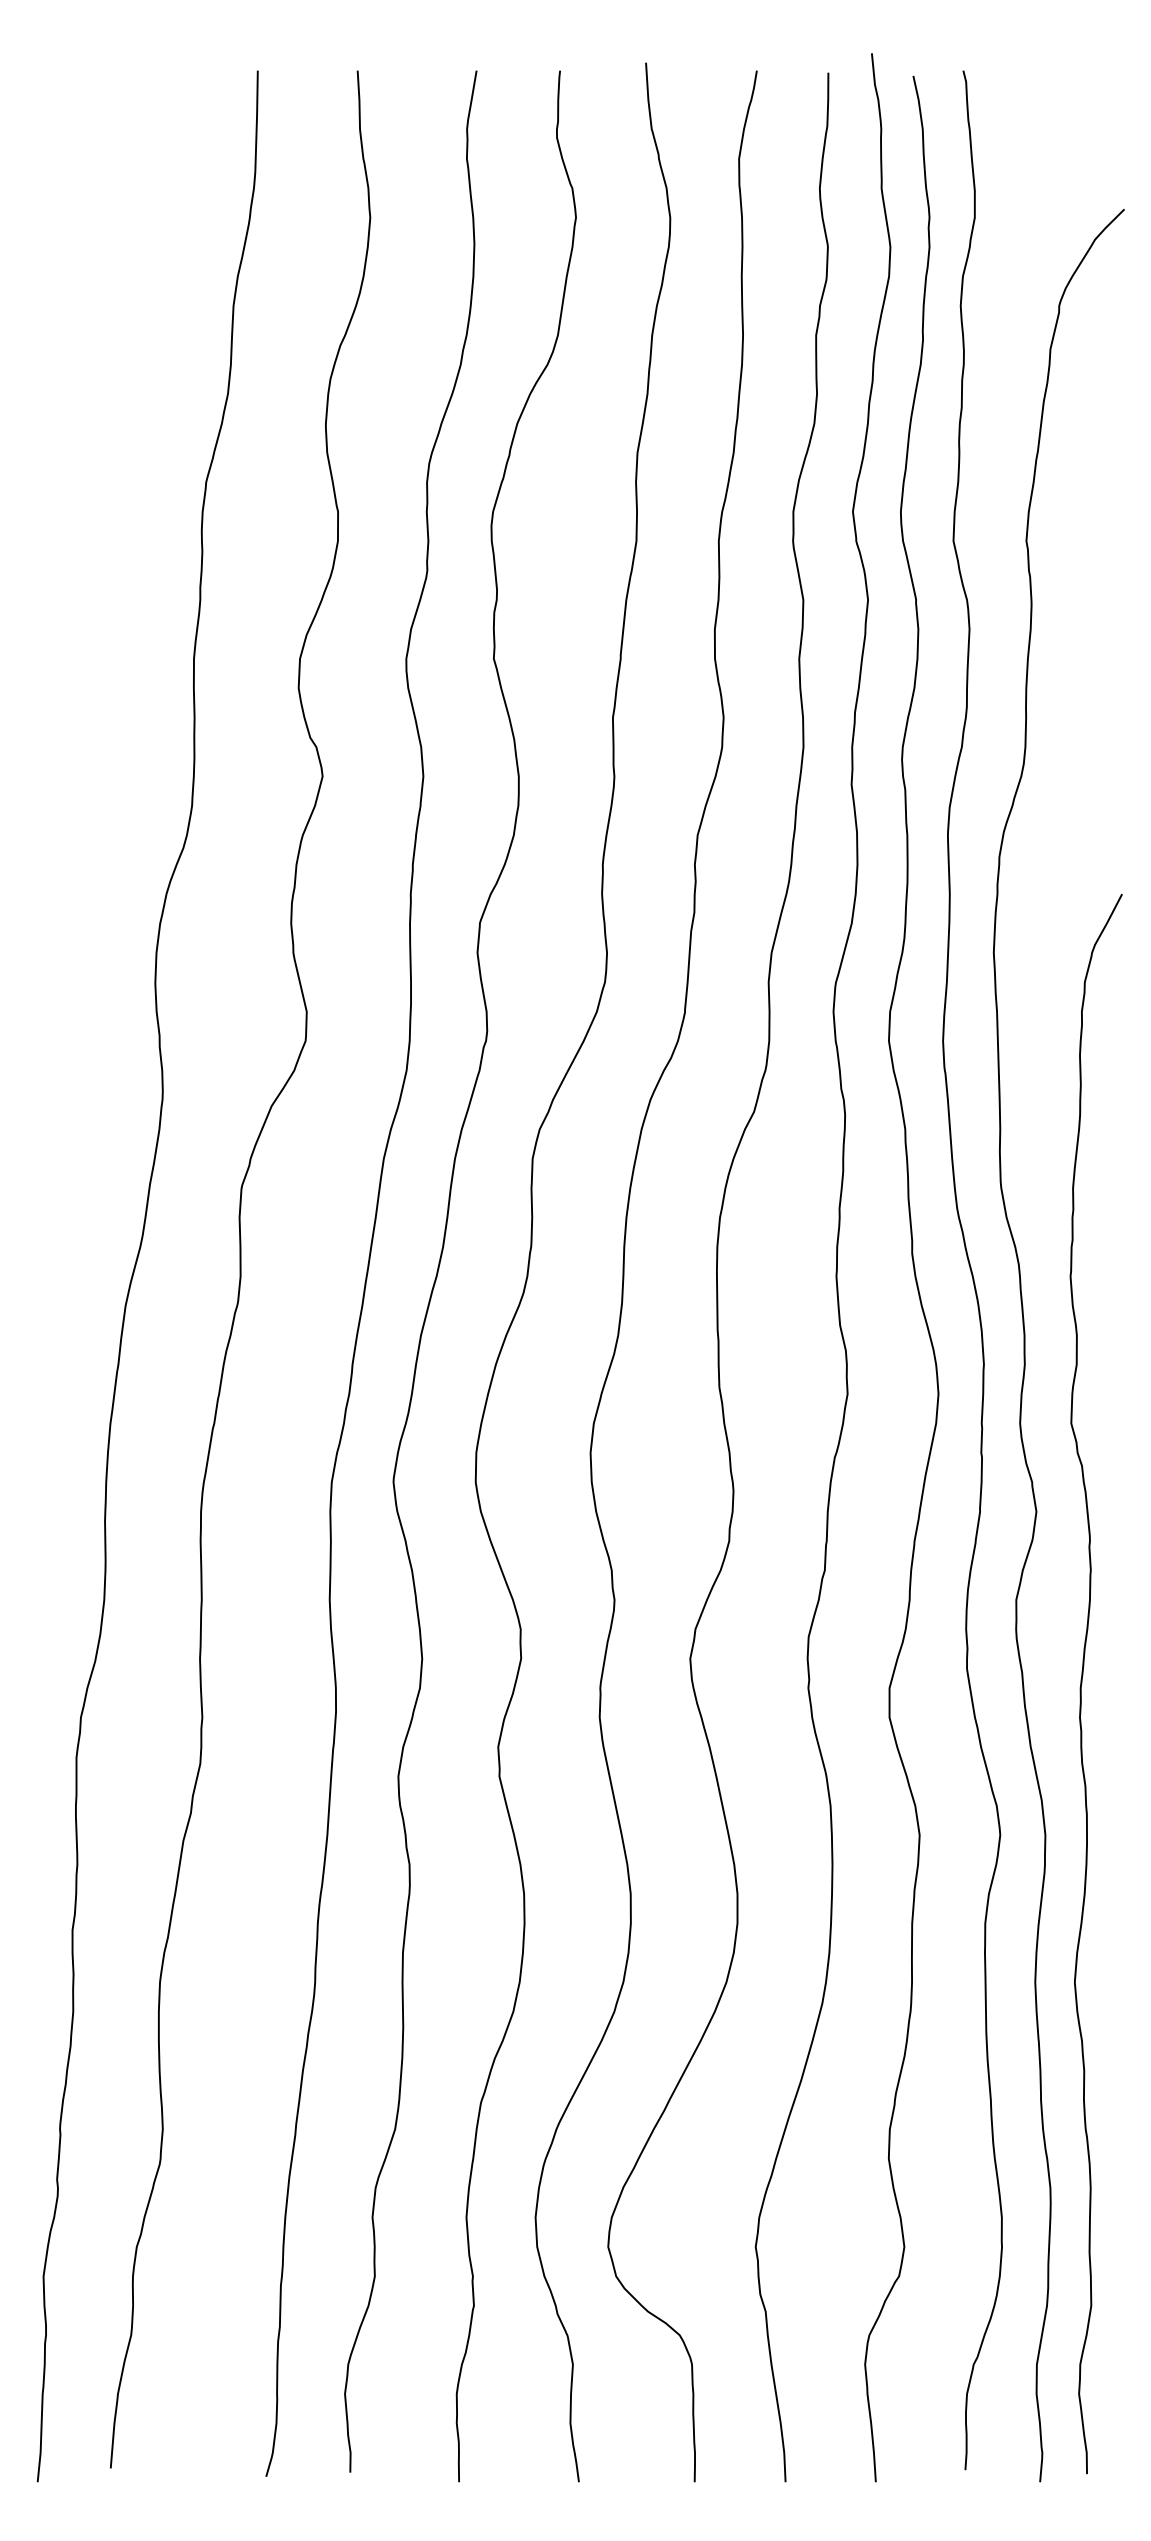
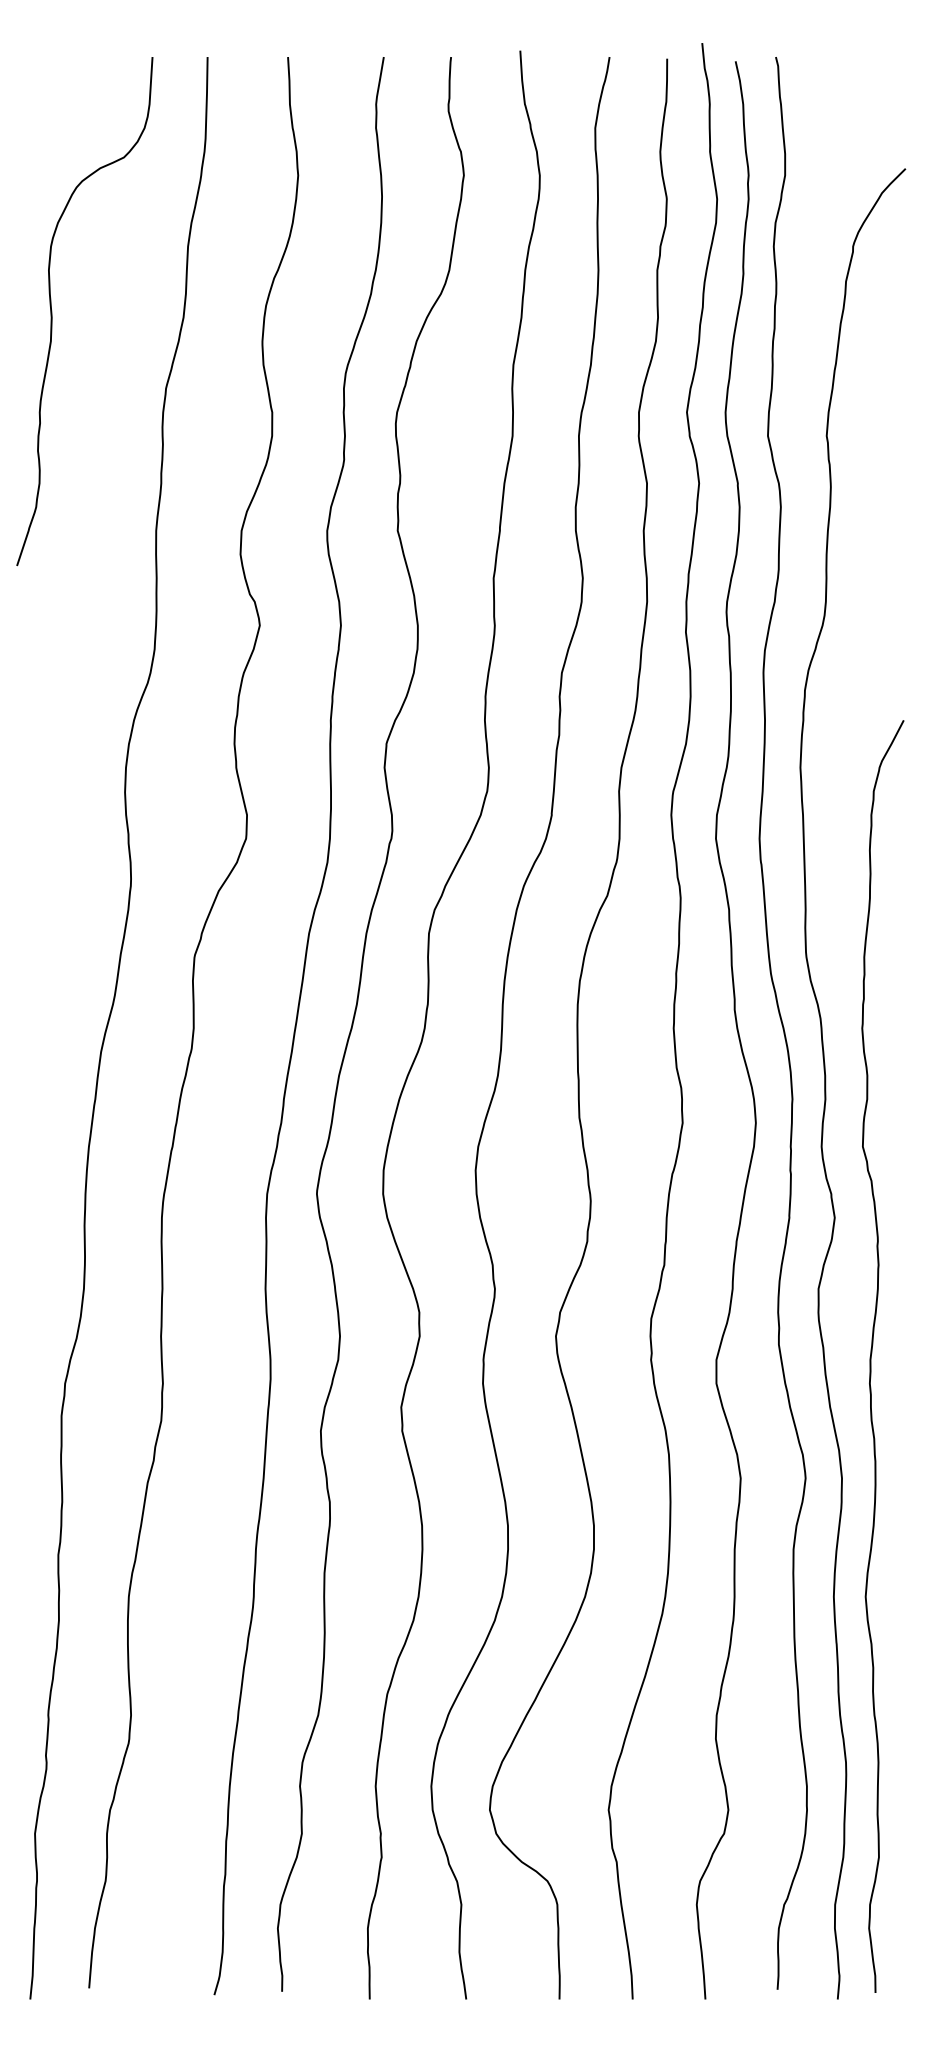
curve: (65, 386) -> (52, 311), added

